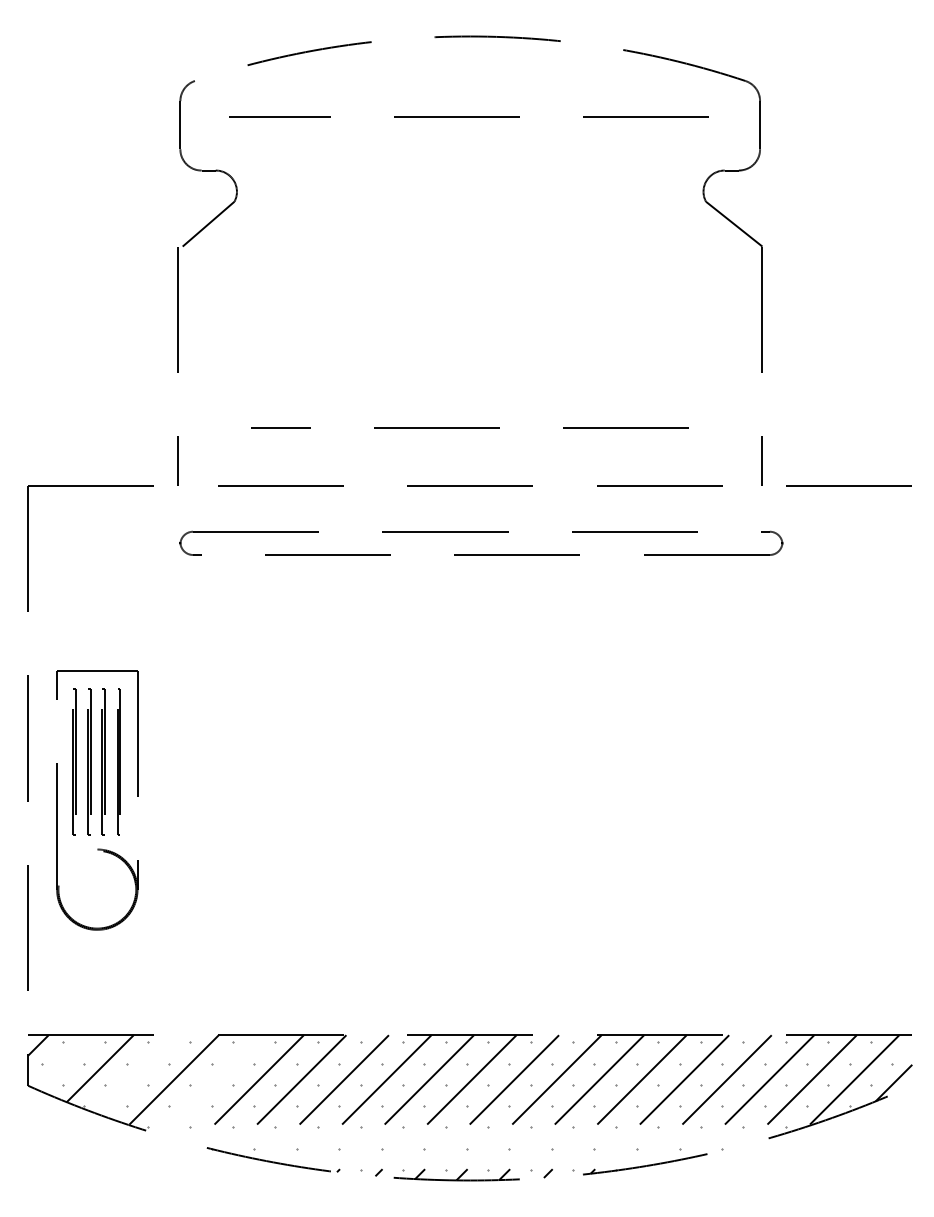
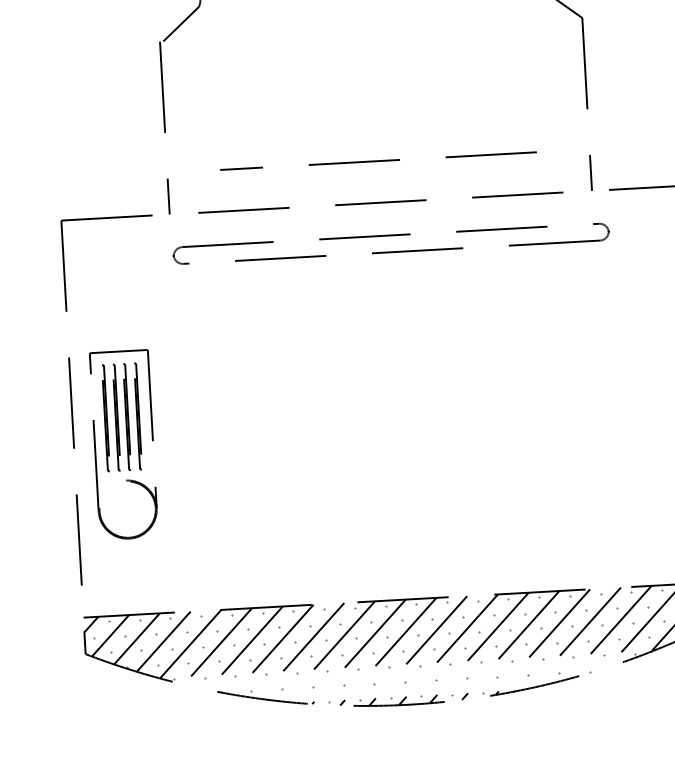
line: (63, 1062) -> (110, 635), added
line: (136, 1074) -> (163, 641), added
line: (211, 1085) -> (218, 646), added

